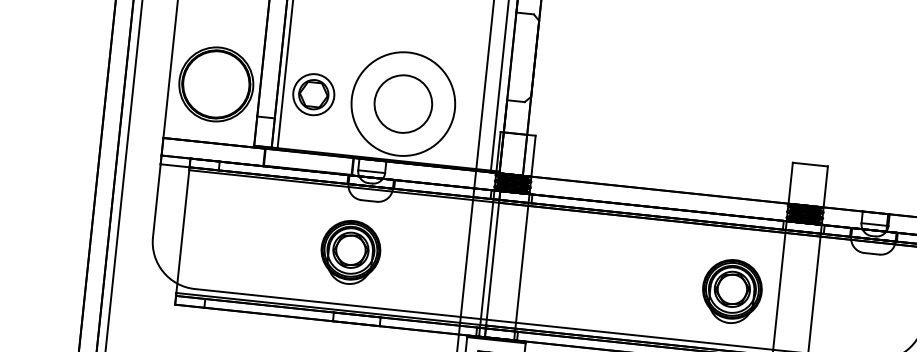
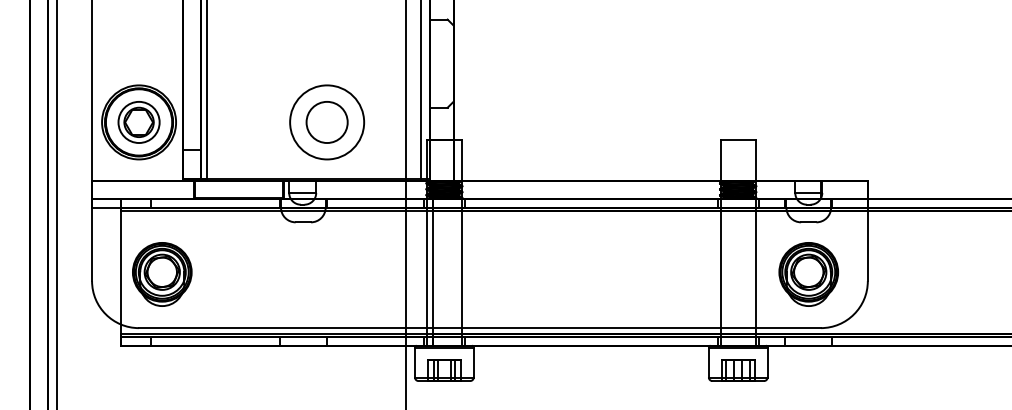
part: (313, 94) -> (138, 122), moved
circle: (402, 104) -> (326, 122), size x0.71
circle: (403, 104) -> (327, 122), size x0.71
part: (350, 252) -> (162, 274), moved
part: (731, 291) -> (808, 274), moved

